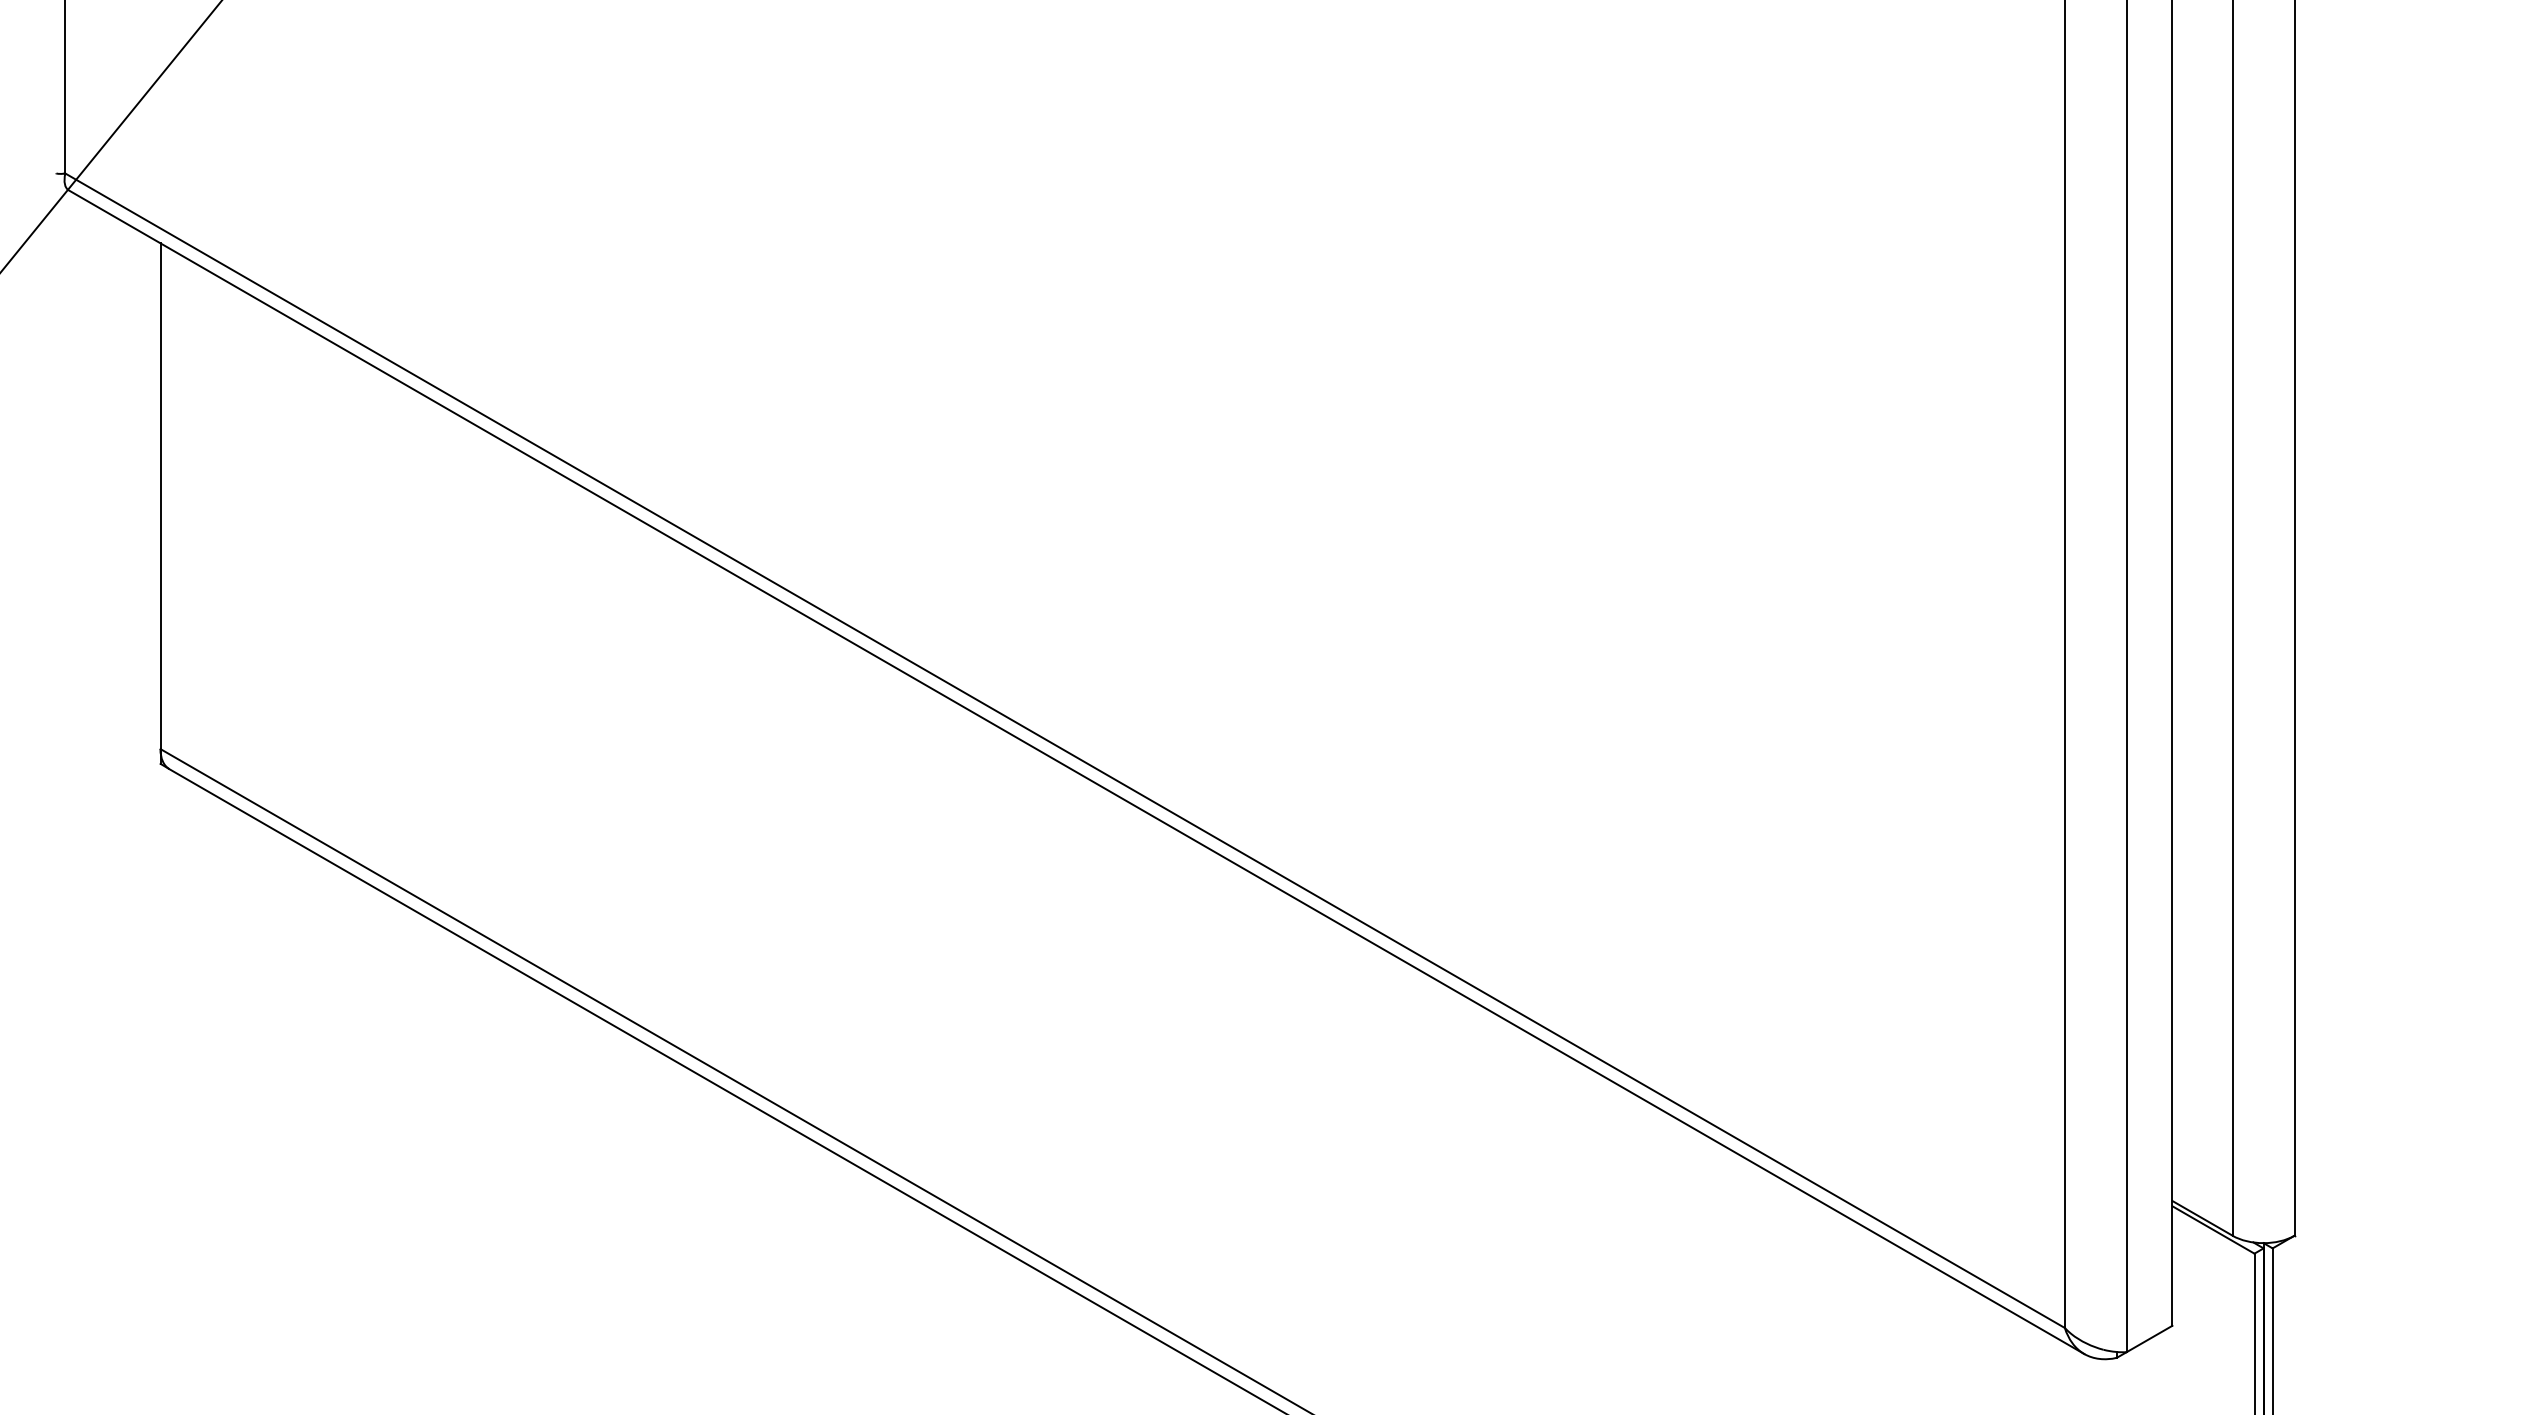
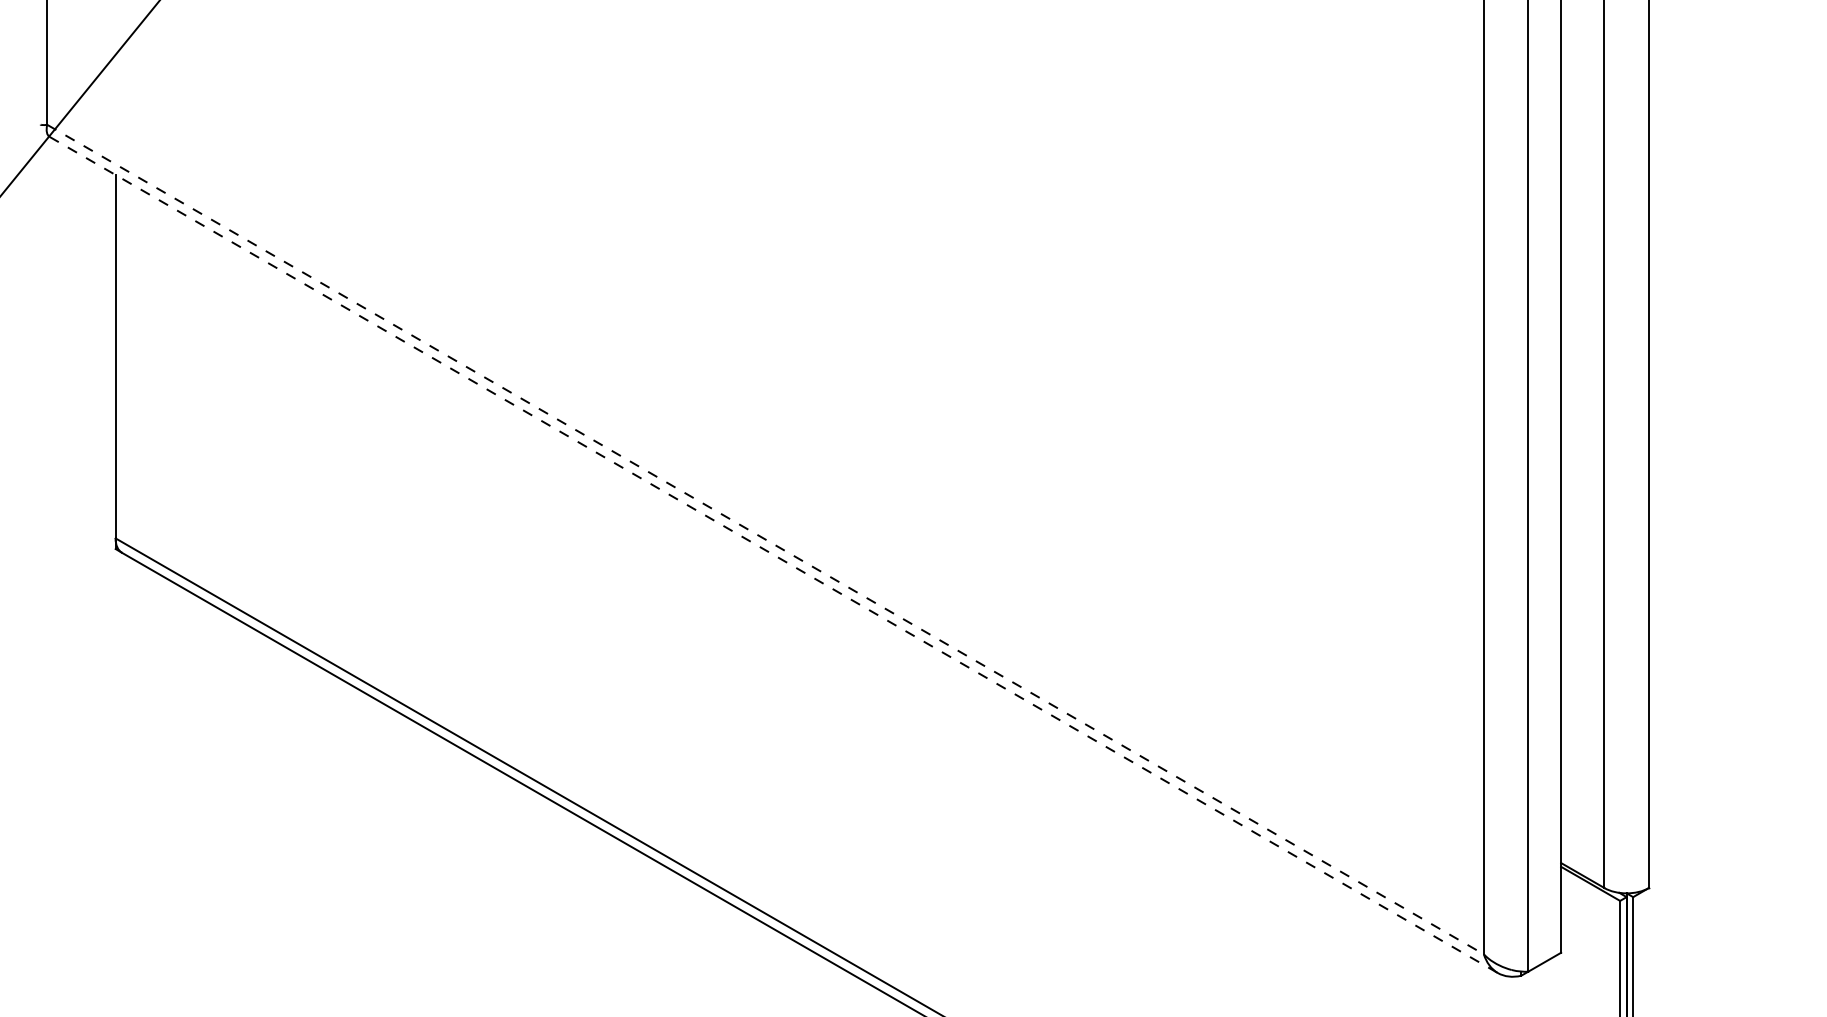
line: (1065, 751) -> (765, 540), solid -> dashed
line: (1076, 772) -> (773, 555), solid -> dashed

